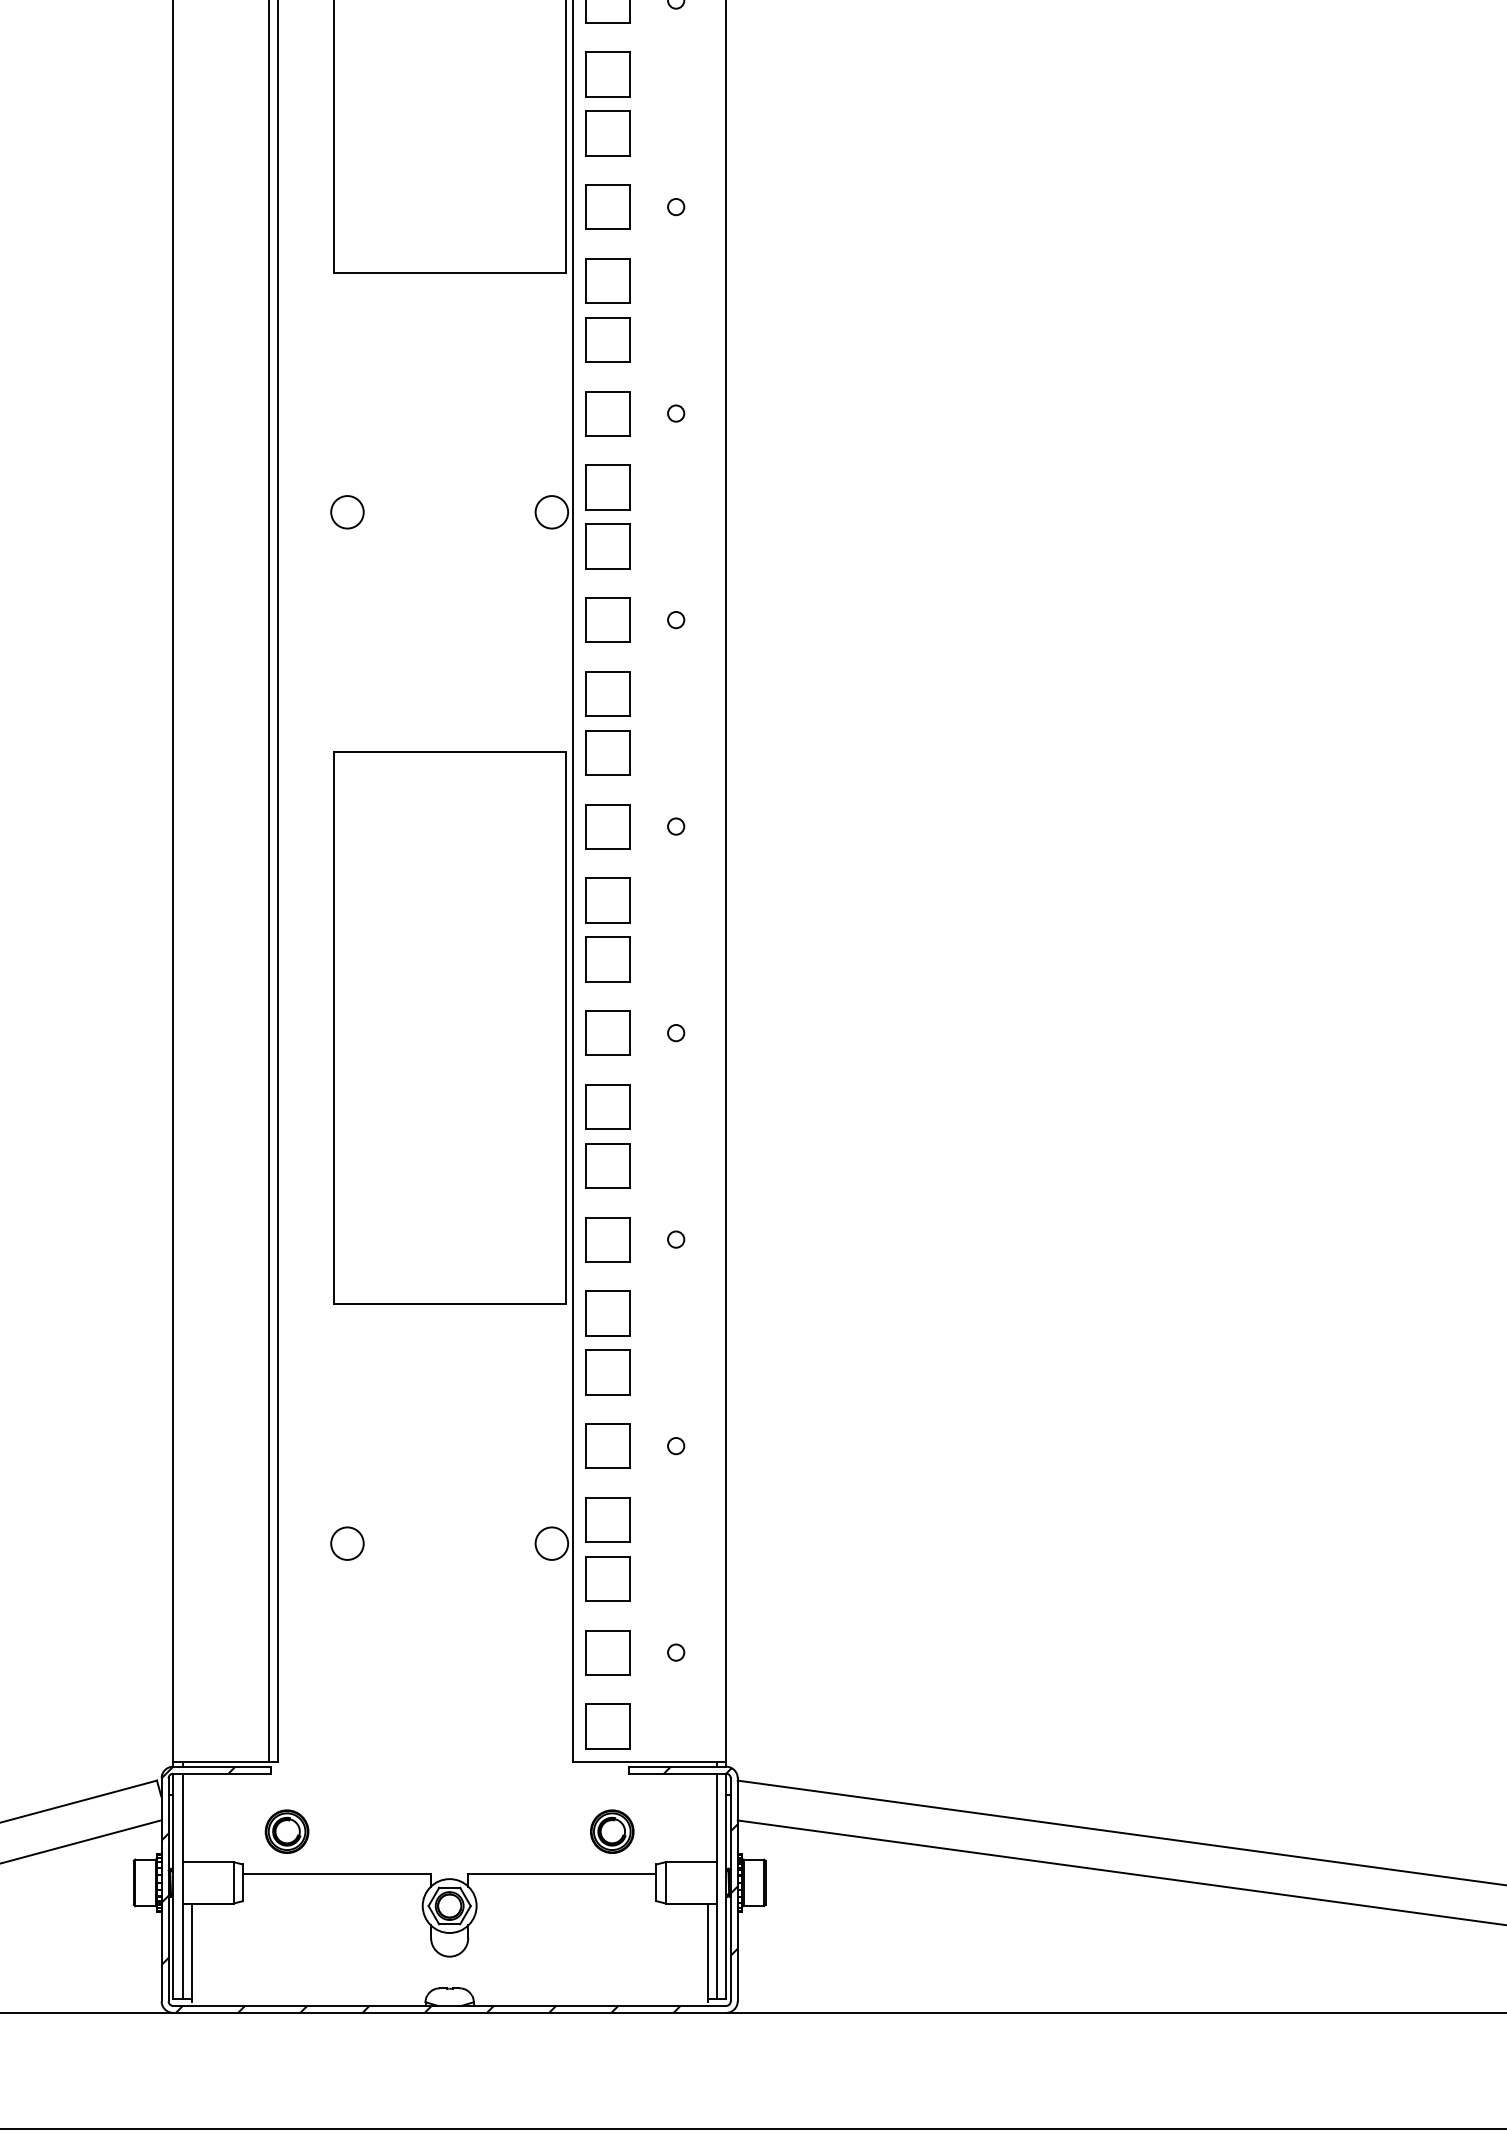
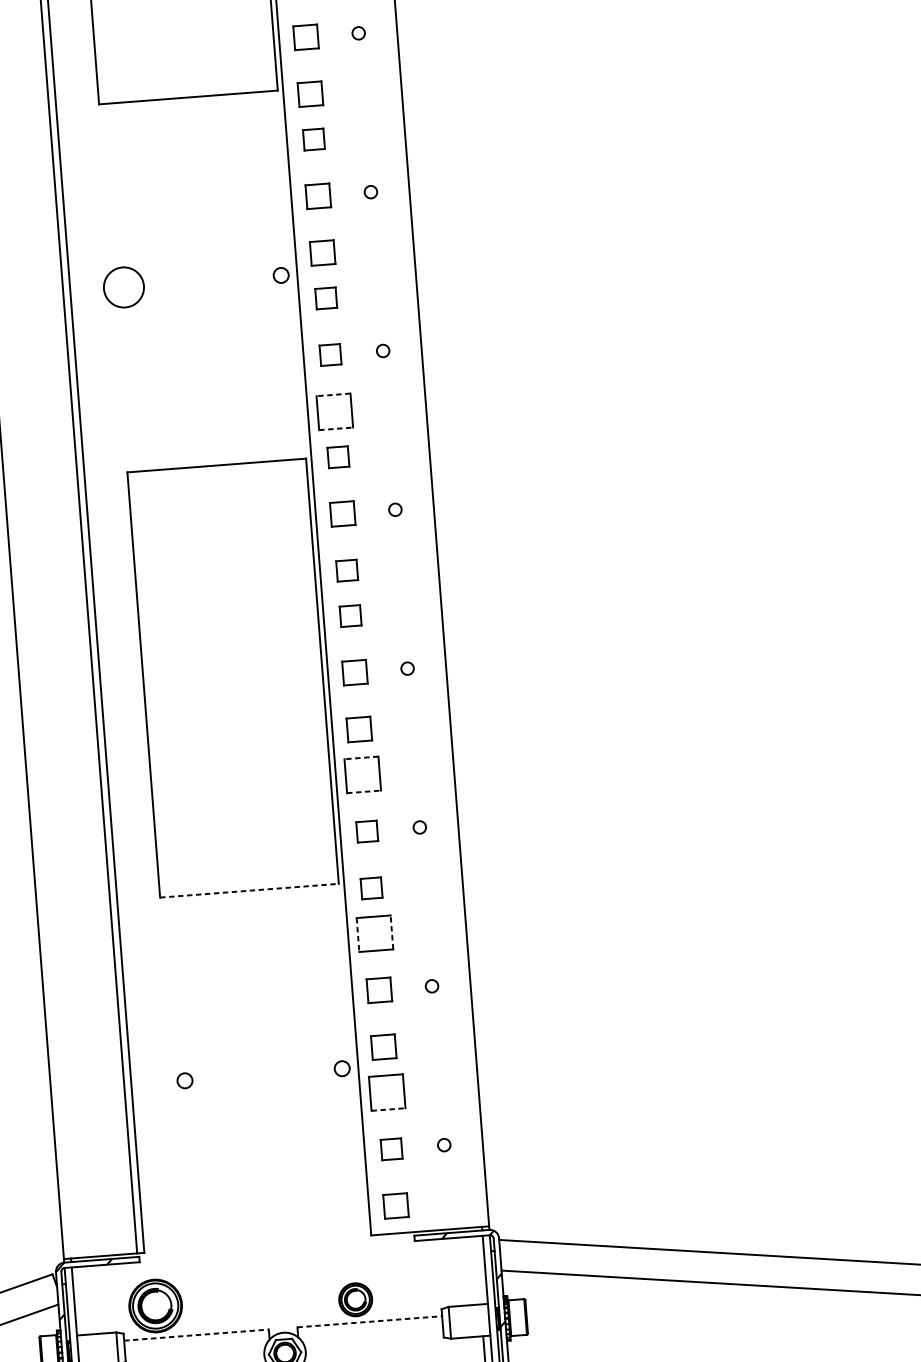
part: (607, 206) -> (305, 36), size x0.7
part: (607, 280) -> (310, 93), size x0.7
part: (607, 339) -> (313, 139), size x0.6
part: (607, 413) -> (318, 196), size x0.7
part: (607, 487) -> (322, 253), size x0.7
circle: (347, 512) -> (124, 287), size x1.6
circle: (551, 512) -> (280, 275), size x0.6
part: (607, 546) -> (325, 298), size x0.6
part: (607, 619) -> (330, 354), size x0.6
line: (607, 671) -> (333, 394), solid -> dashed
line: (608, 716) -> (336, 429), solid -> dashed
part: (607, 752) -> (338, 456), size x0.6
part: (607, 826) -> (342, 513), size x0.7
part: (607, 900) -> (346, 570), size x0.6
part: (607, 959) -> (350, 616), size x0.6
part: (607, 1032) -> (354, 672), size x0.7
part: (607, 1106) -> (359, 729), size x0.7
line: (607, 1143) -> (361, 757), solid -> dashed
line: (608, 1188) -> (364, 792), solid -> dashed
part: (607, 1239) -> (367, 831), size x0.6
line: (450, 1304) -> (250, 890), solid -> dashed
part: (607, 1313) -> (371, 888), size x0.6
line: (585, 1372) -> (357, 935), solid -> dashed
line: (629, 1372) -> (391, 932), solid -> dashed
part: (607, 1445) -> (379, 989), size x0.7
part: (607, 1519) -> (383, 1046), size x0.7
circle: (347, 1543) -> (185, 1080), size x0.6
circle: (551, 1543) -> (341, 1068), size x0.6
line: (608, 1601) -> (389, 1109), solid -> dashed
part: (607, 1652) -> (391, 1149), size x0.6
part: (607, 1726) -> (395, 1206), size x0.7
part: (286, 1831) -> (155, 1305), size x1.6
part: (612, 1831) -> (355, 1299), moved
line: (337, 1873) -> (196, 1335), solid -> dashed
line: (562, 1873) -> (369, 1321), solid -> dashed

